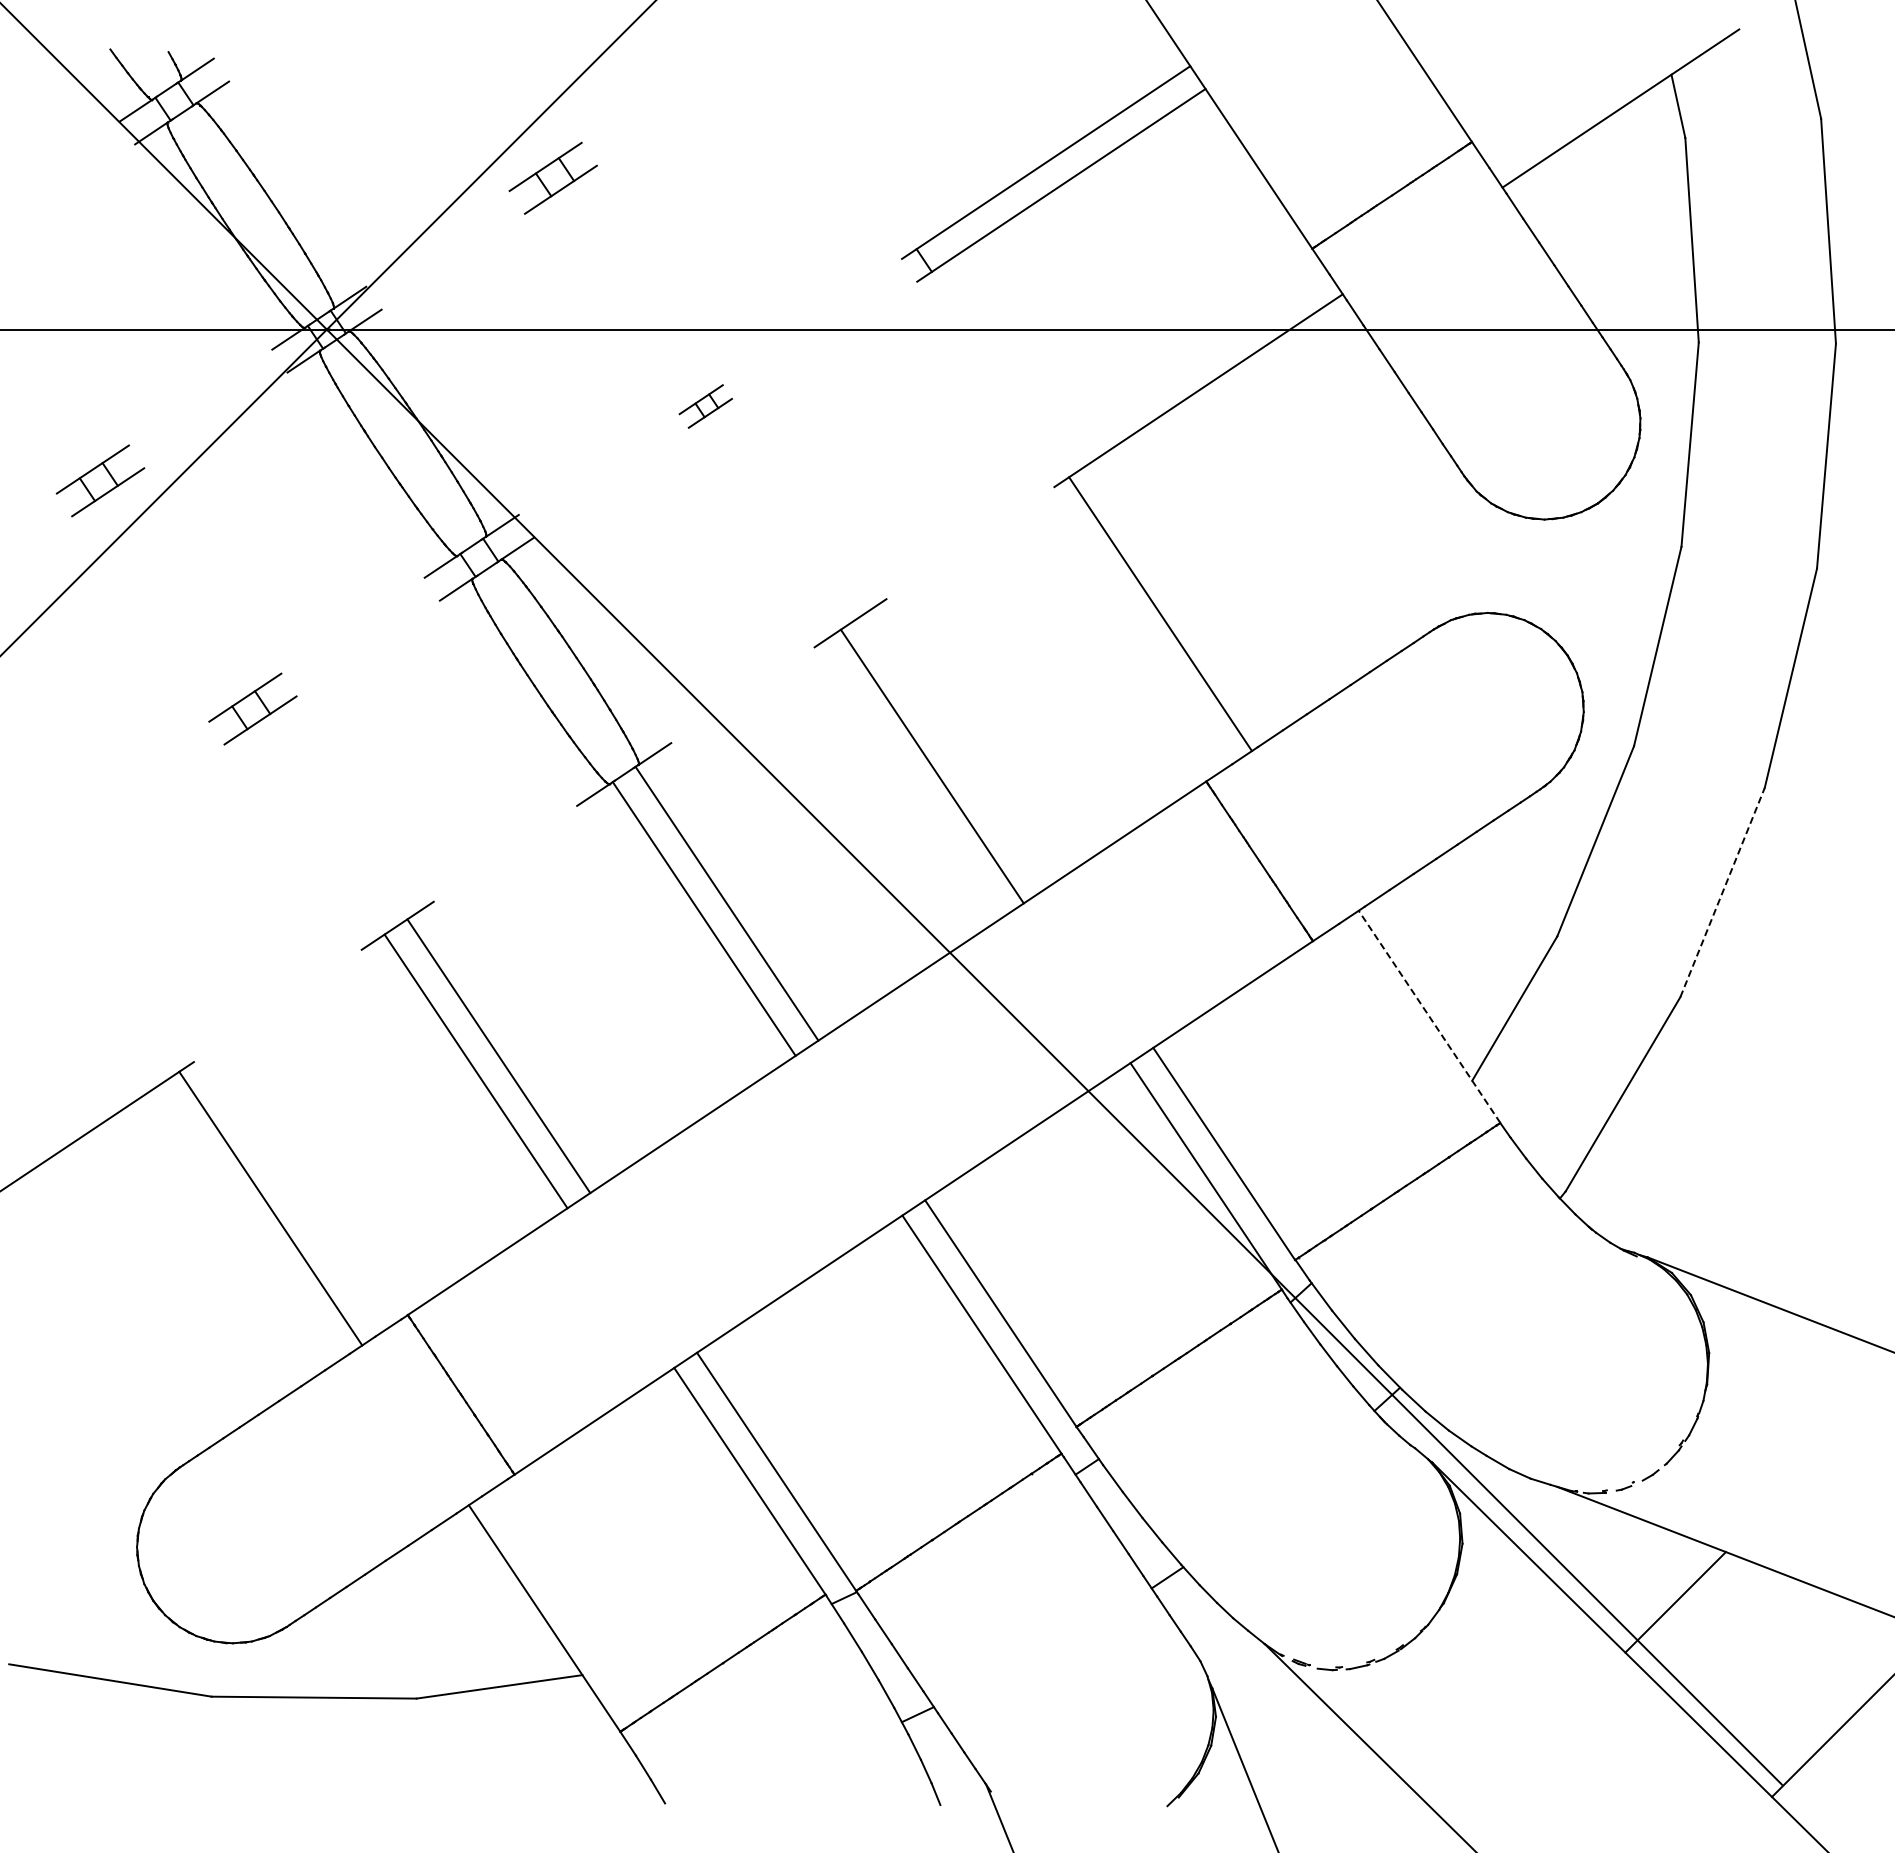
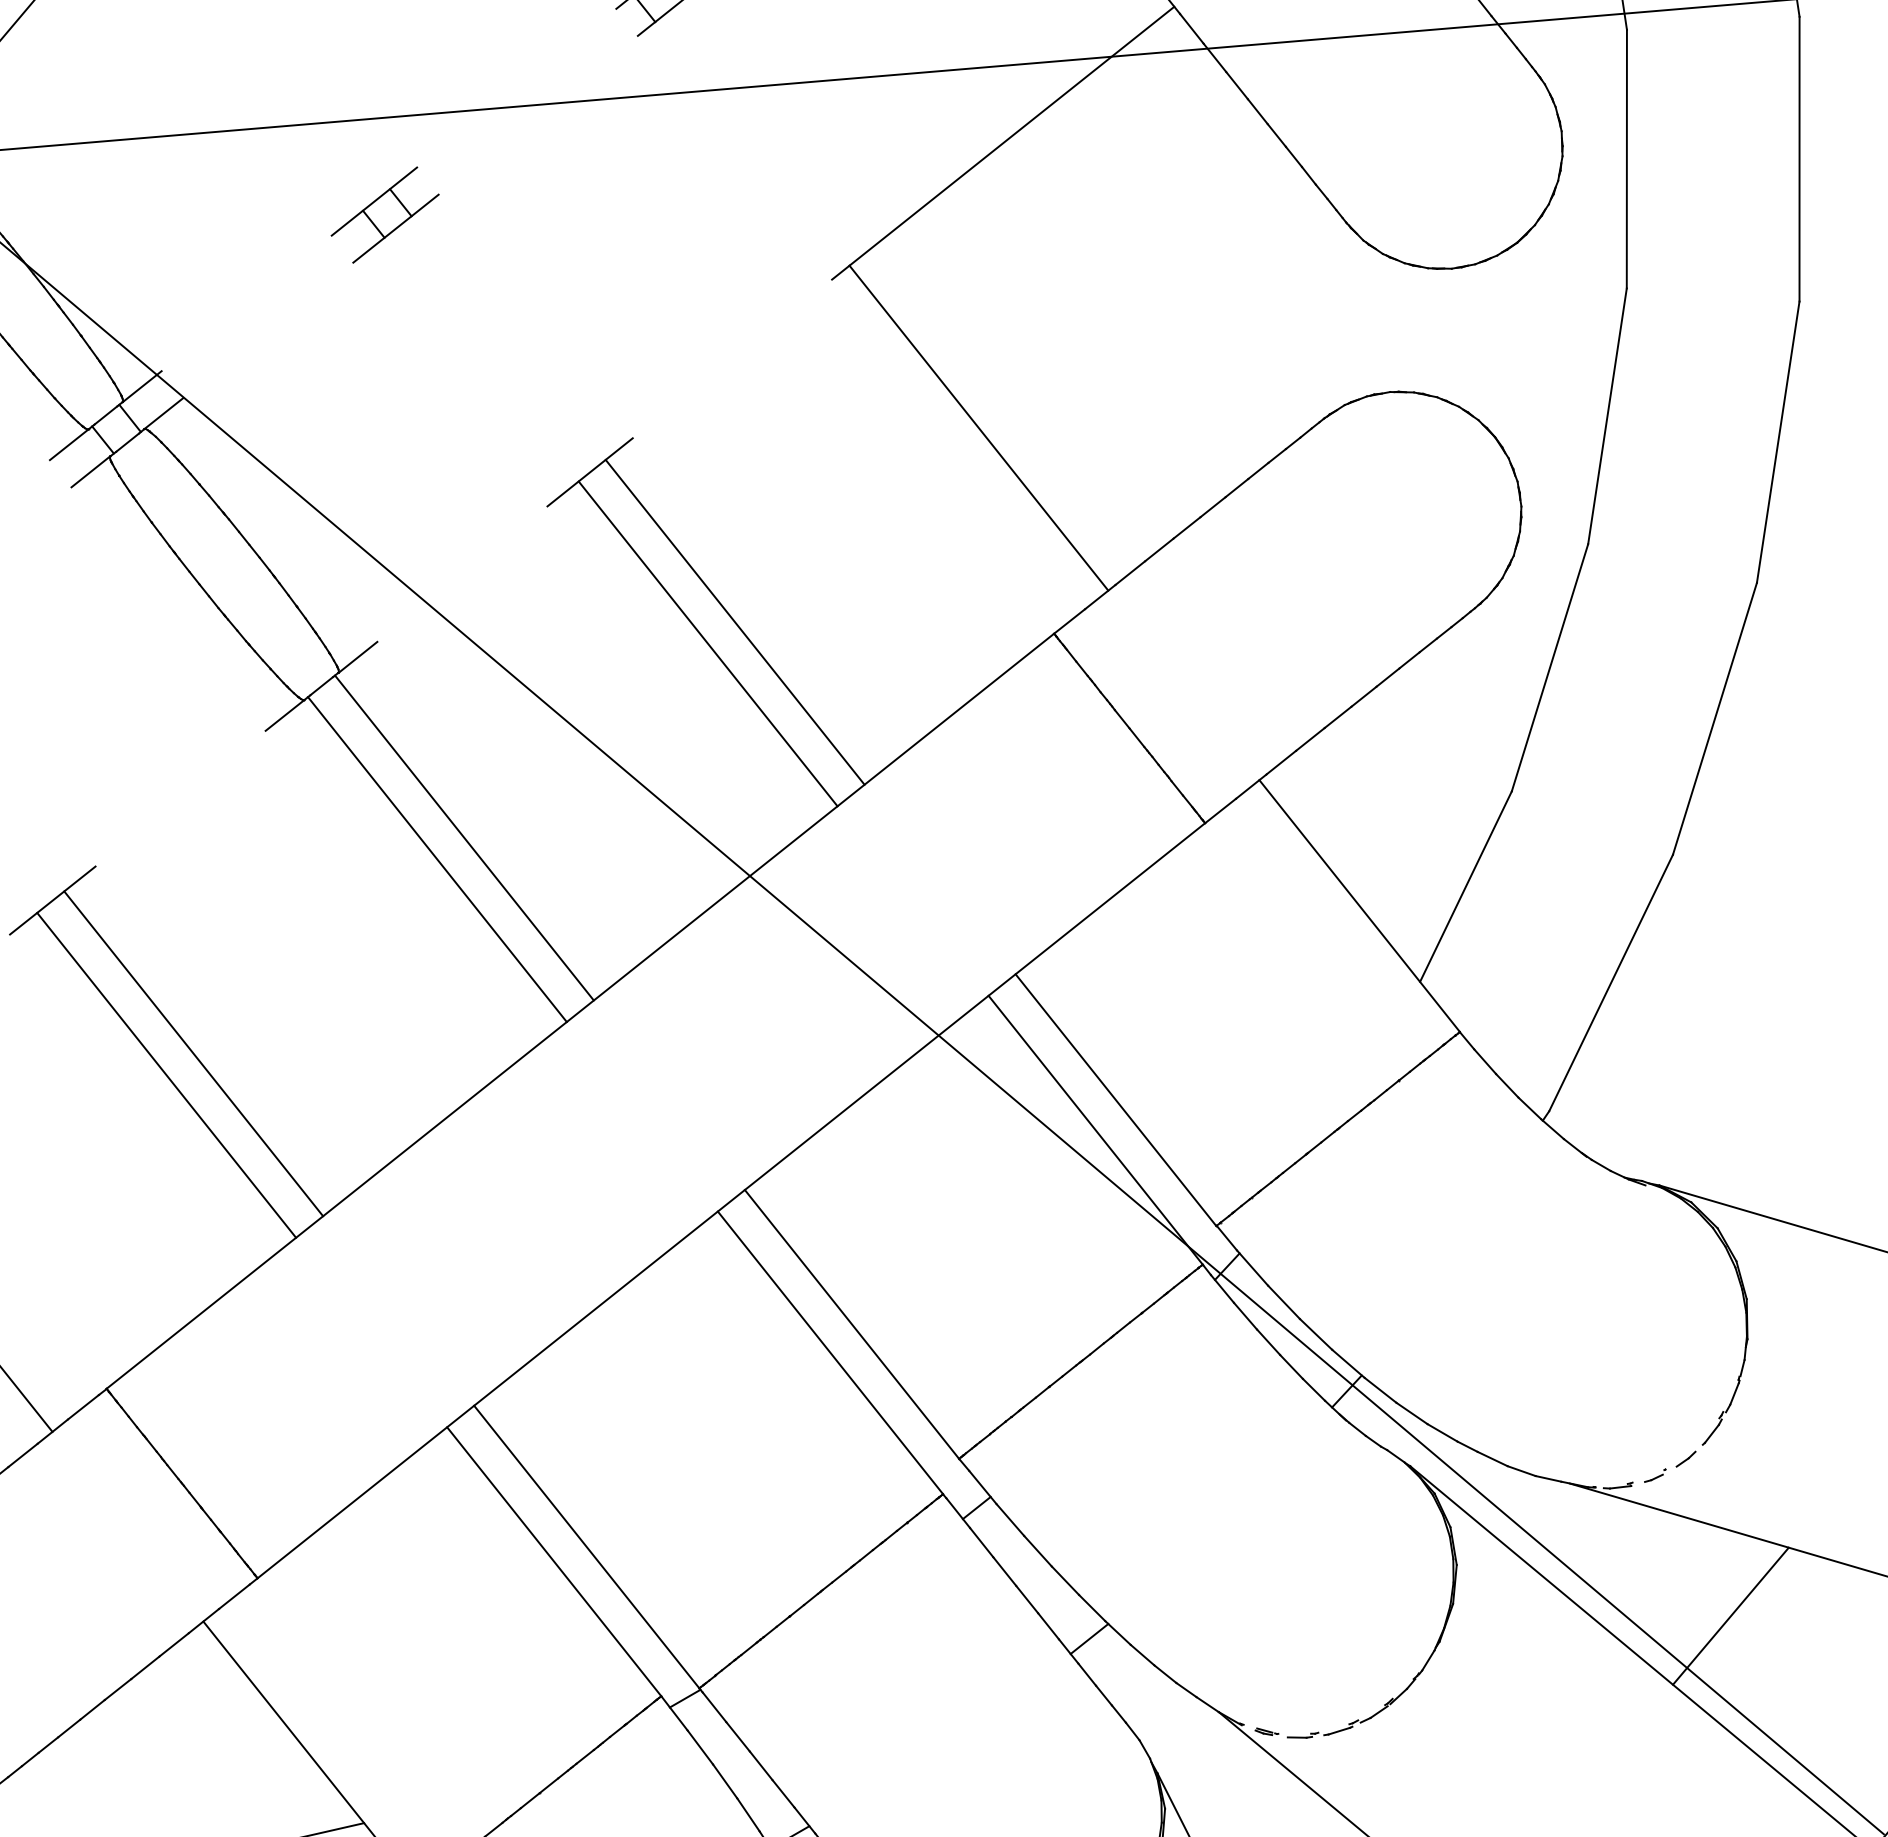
part: (705, 406) -> (384, 215), size x1.67
line: (954, 751) -> (734, 622), added
line: (1722, 892) -> (1714, 718), dashed -> solid
line: (1429, 1016) -> (1359, 905), dashed -> solid

